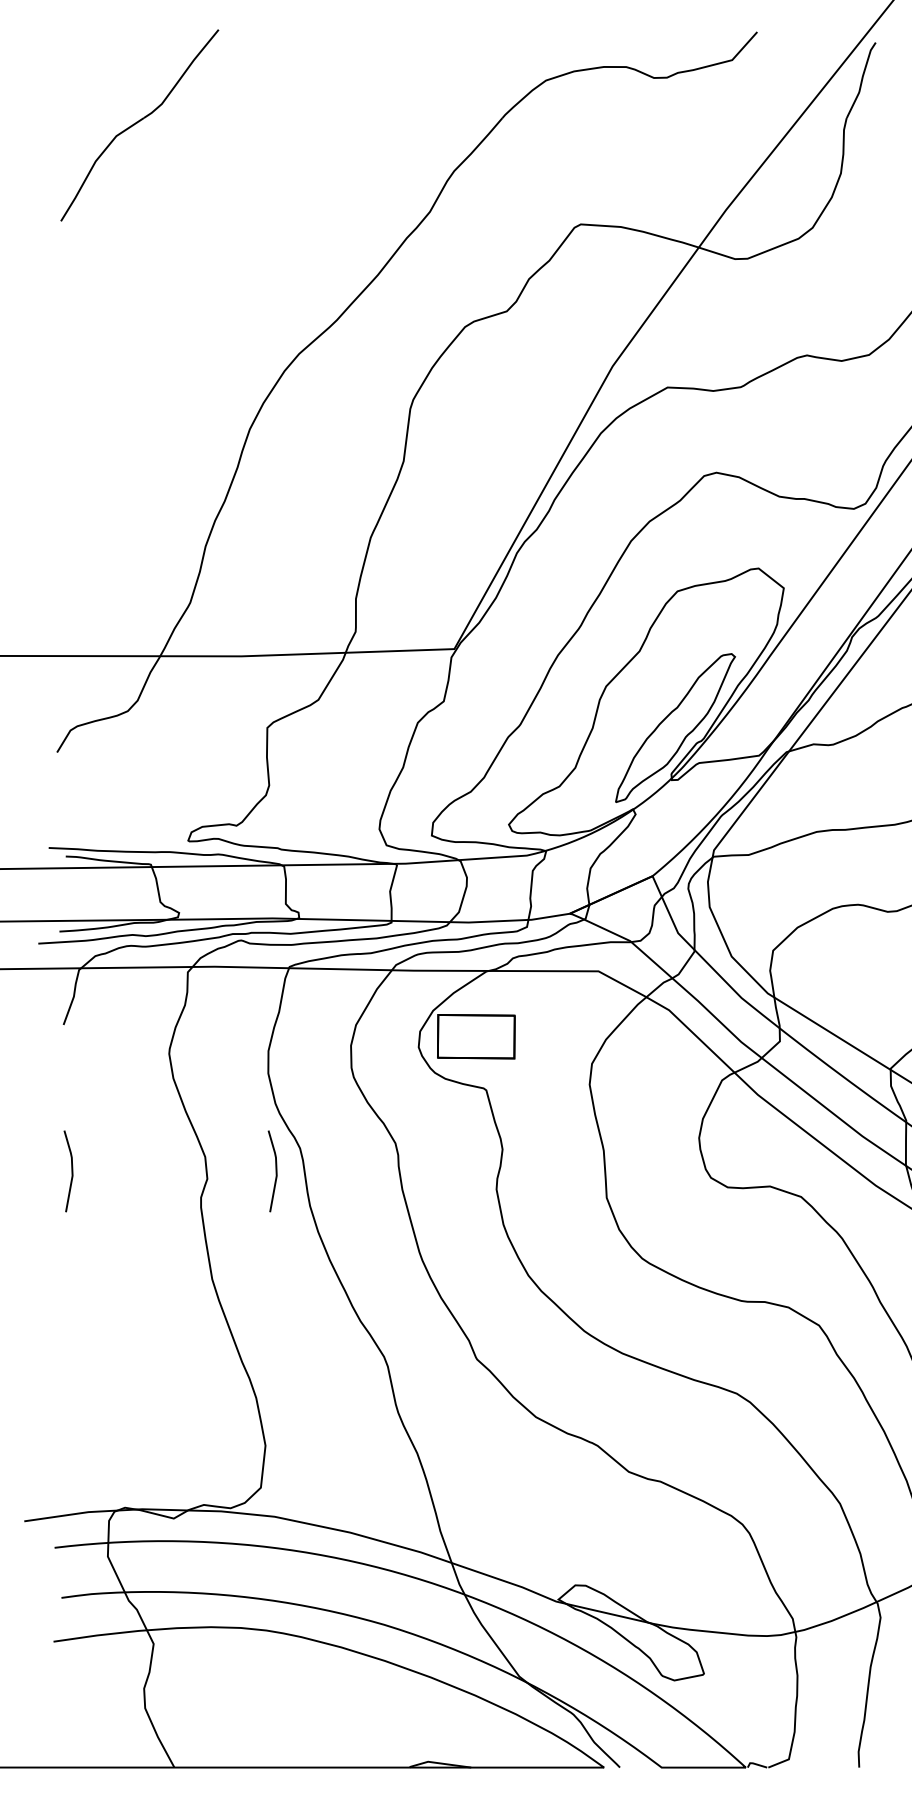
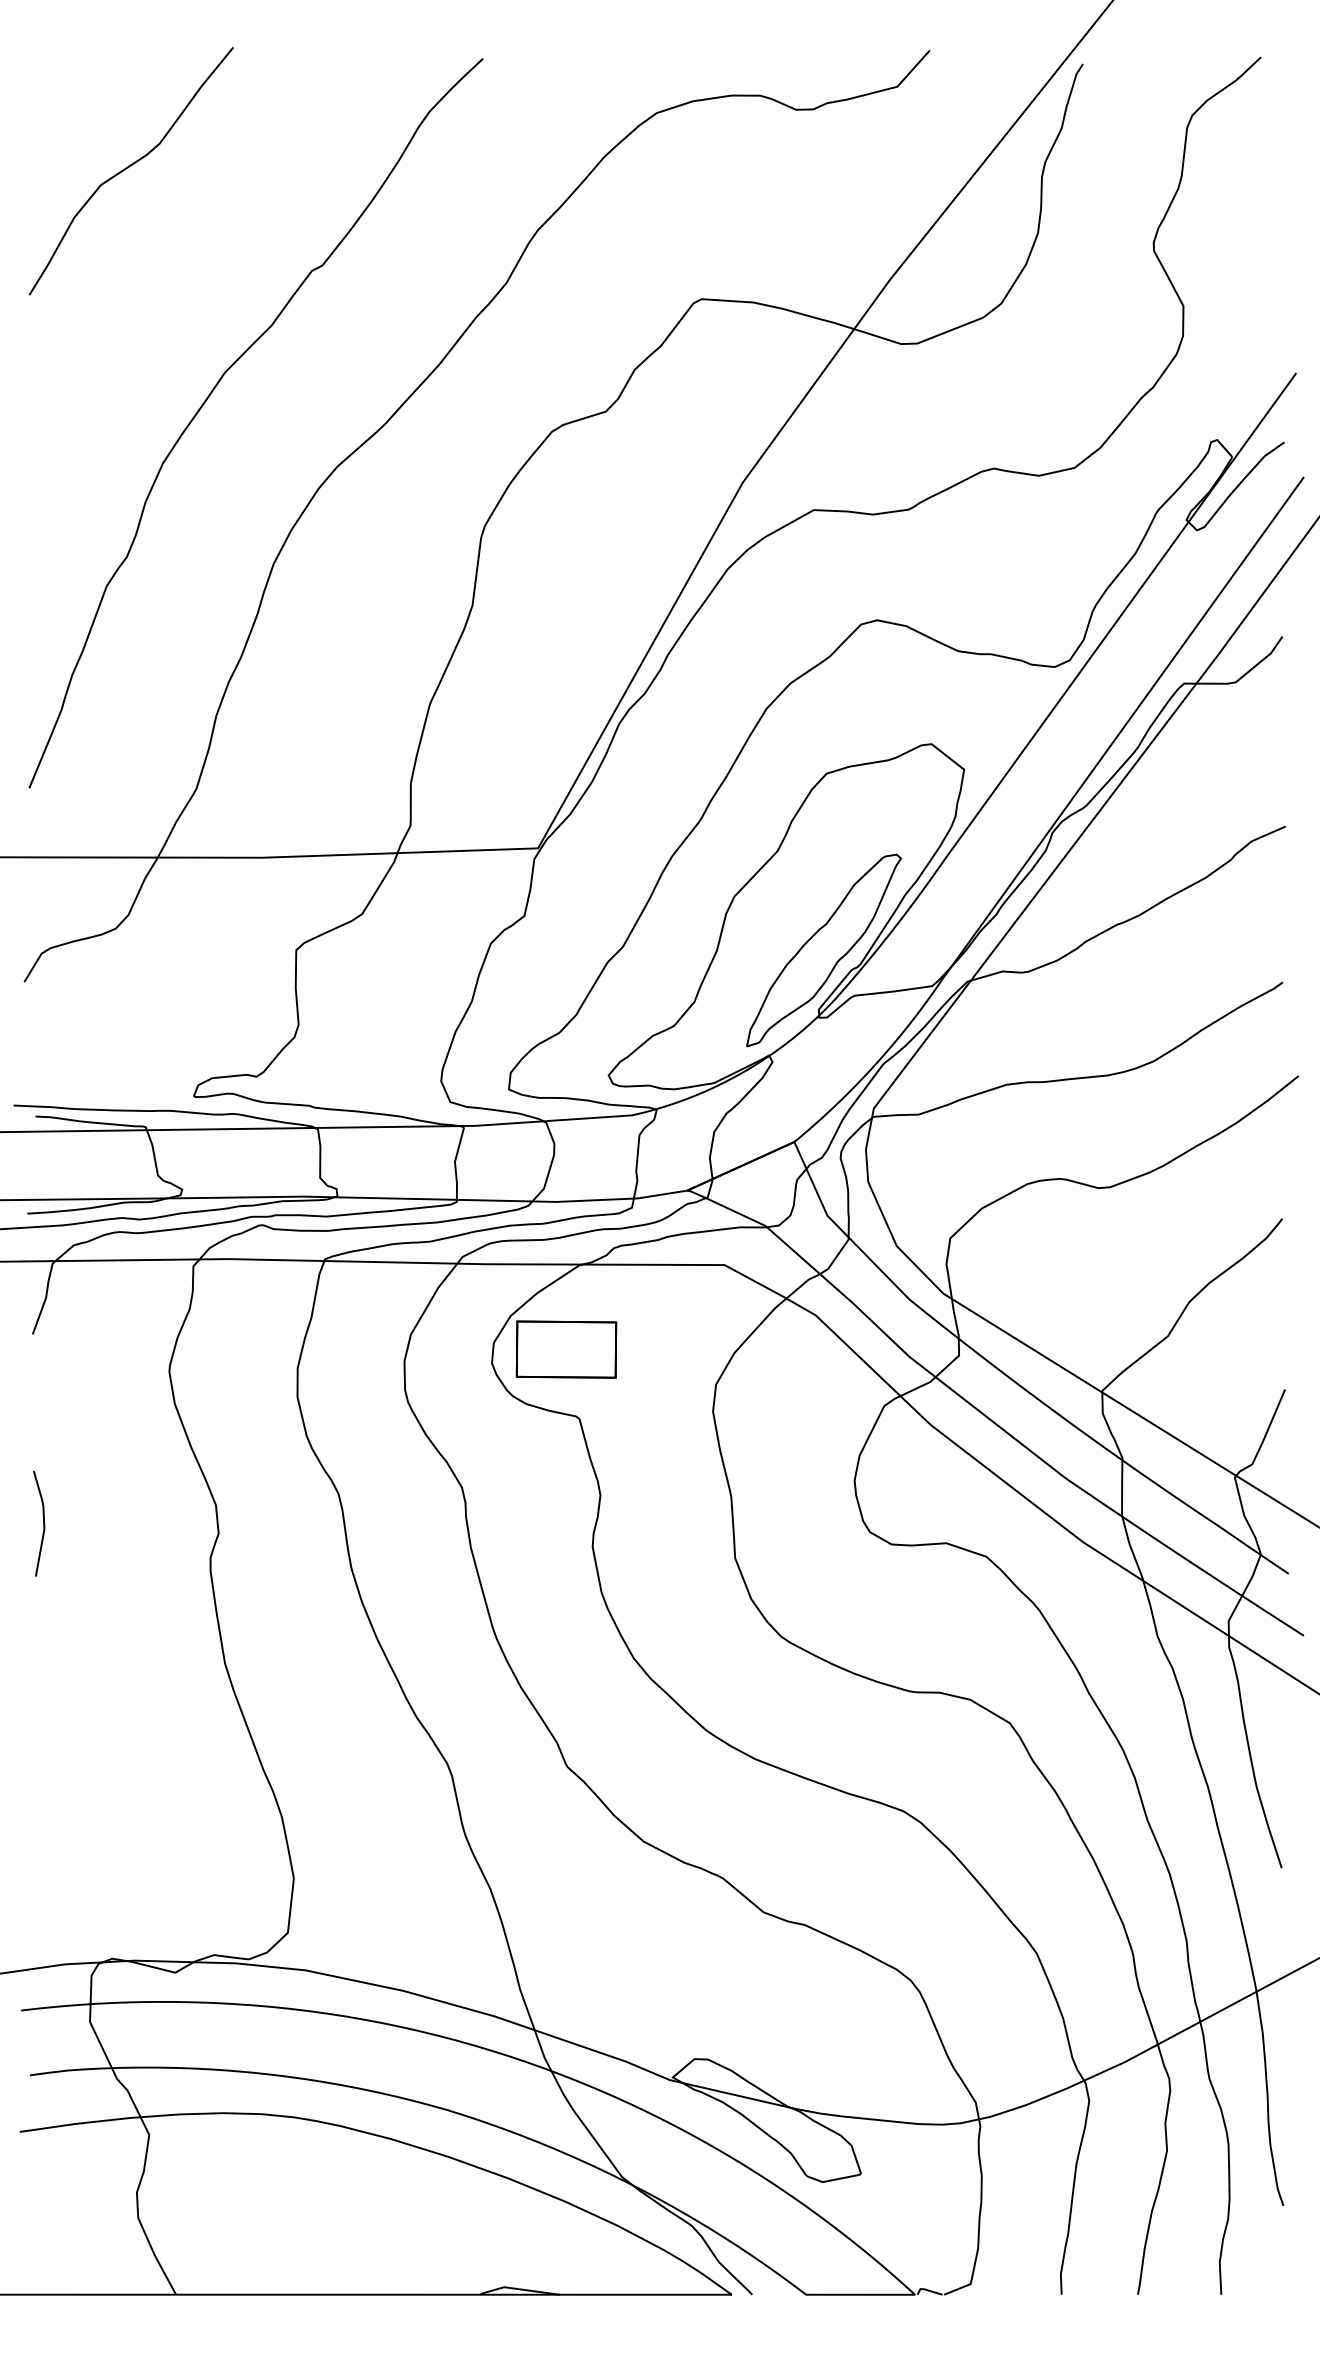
part: (201, 298) -> (211, 394), added
line: (276, 1171) -> (307, 1523), removed

